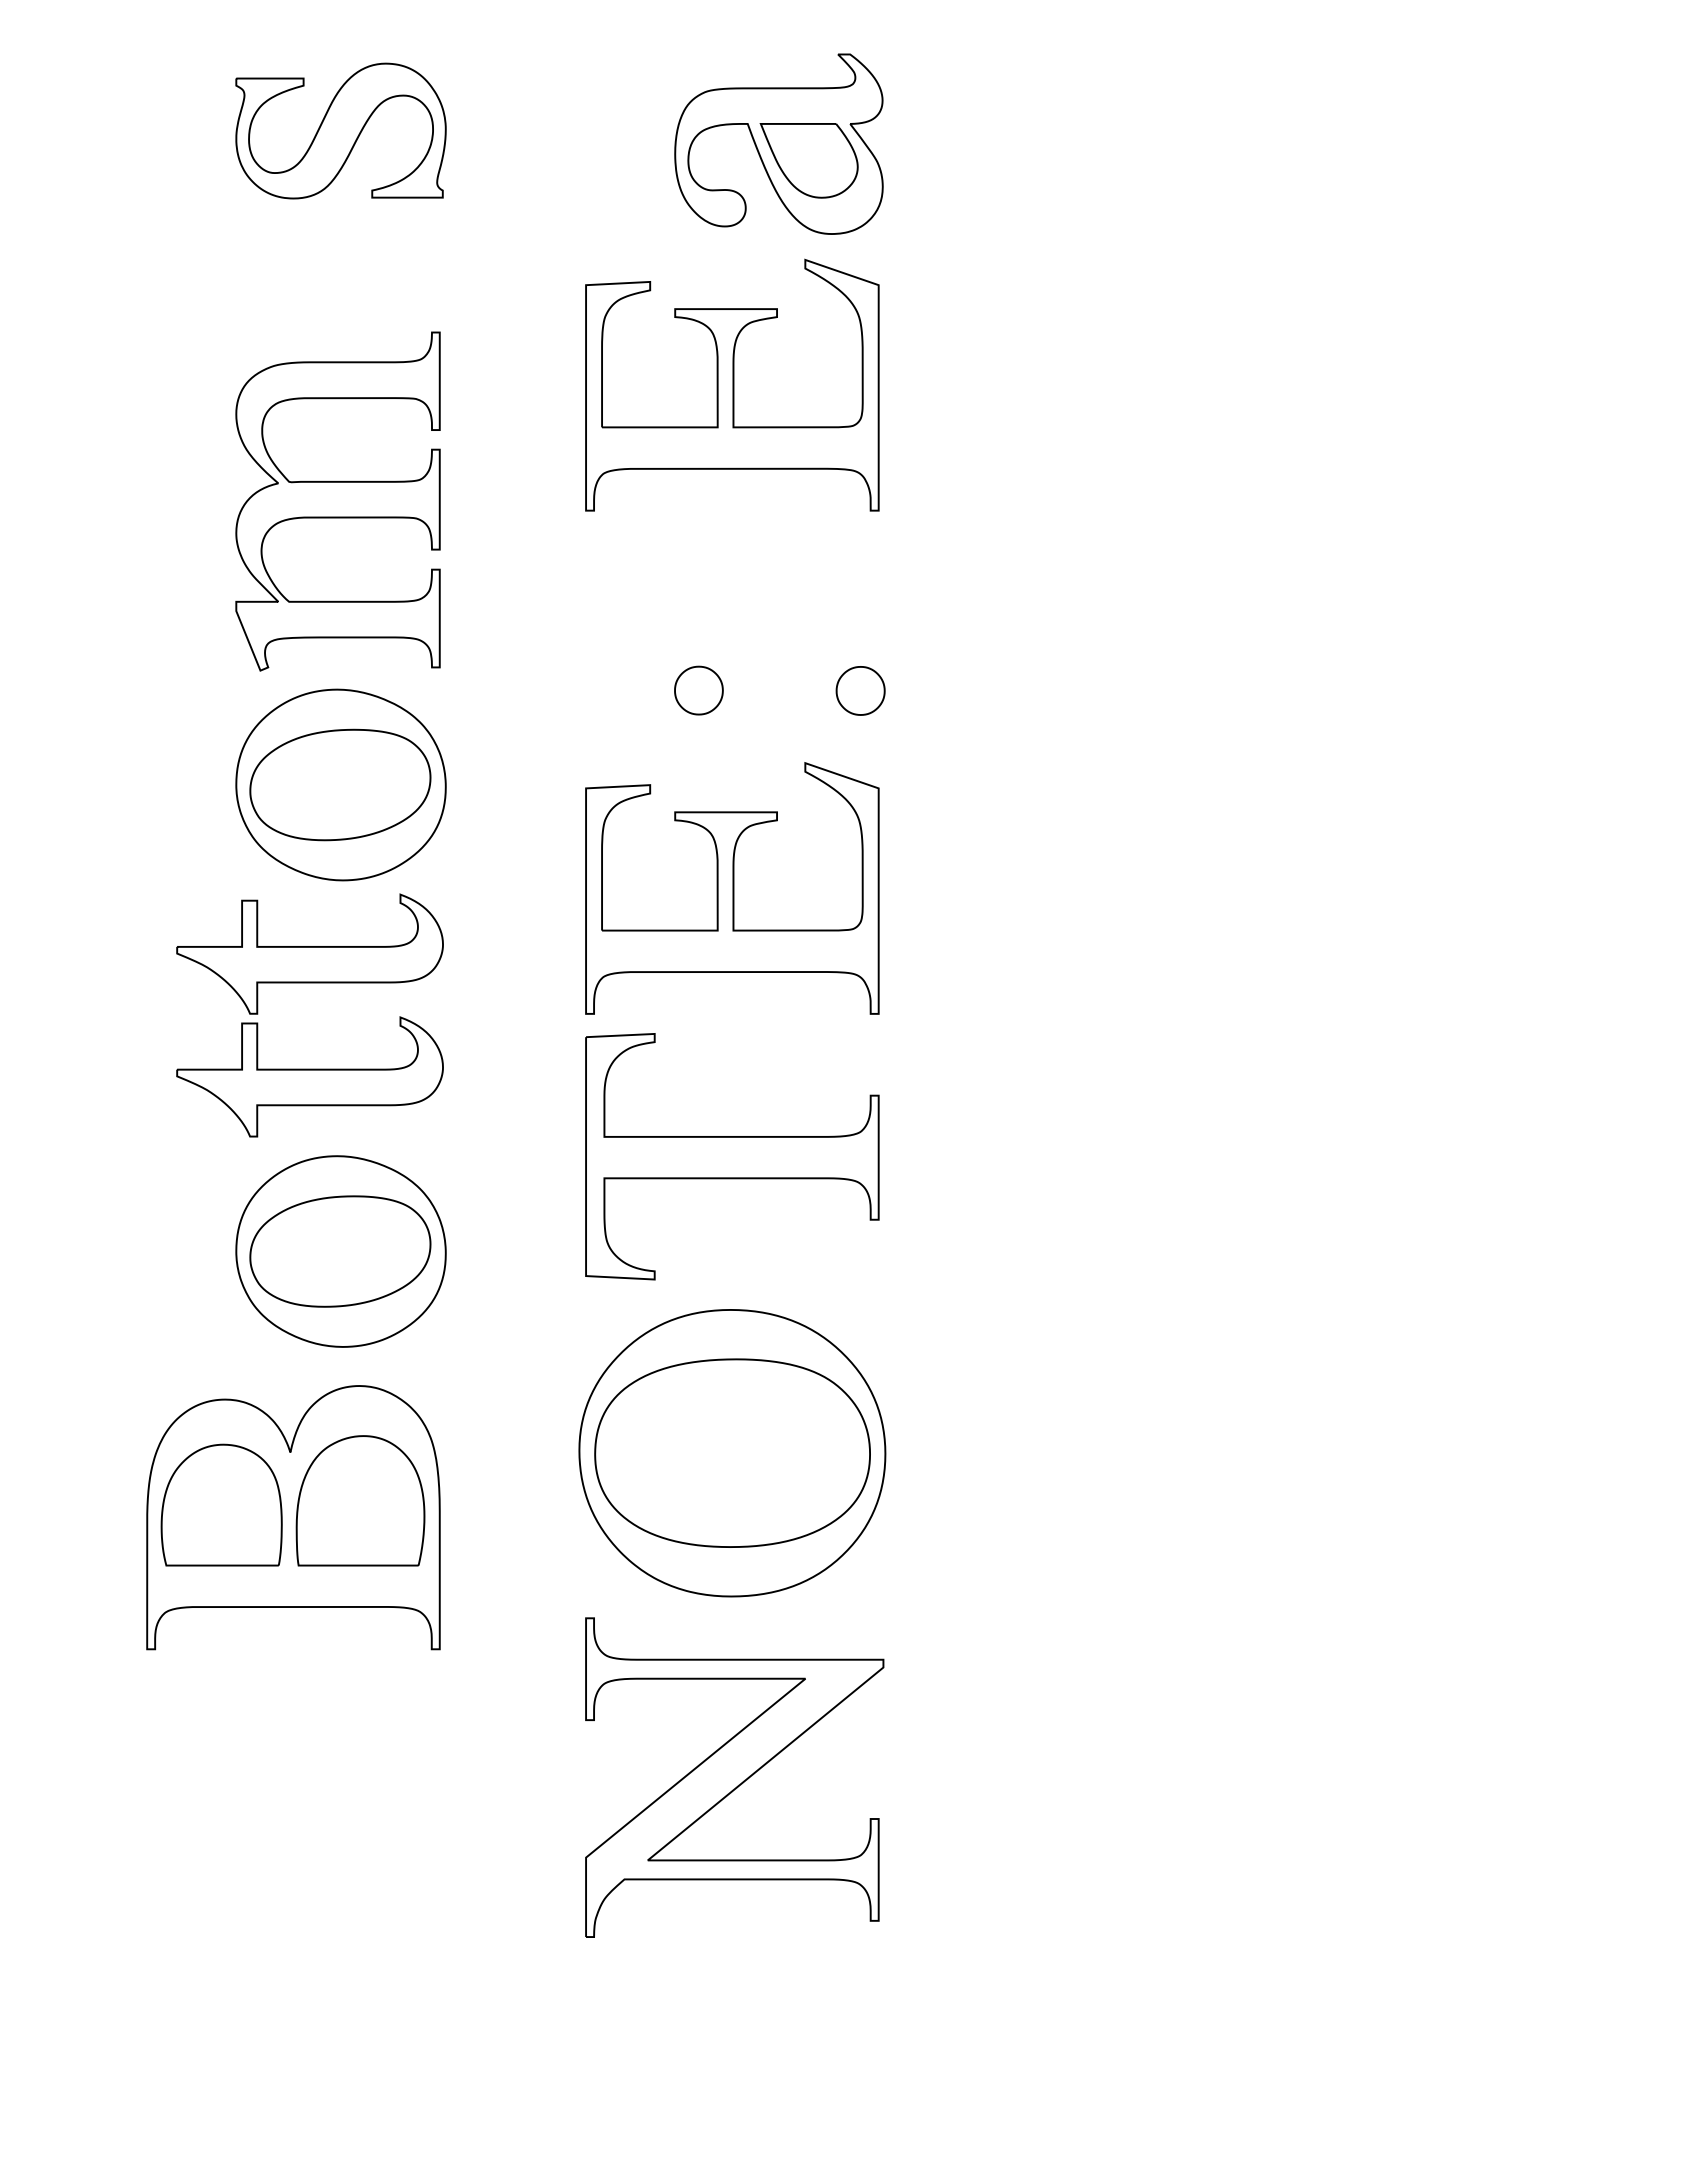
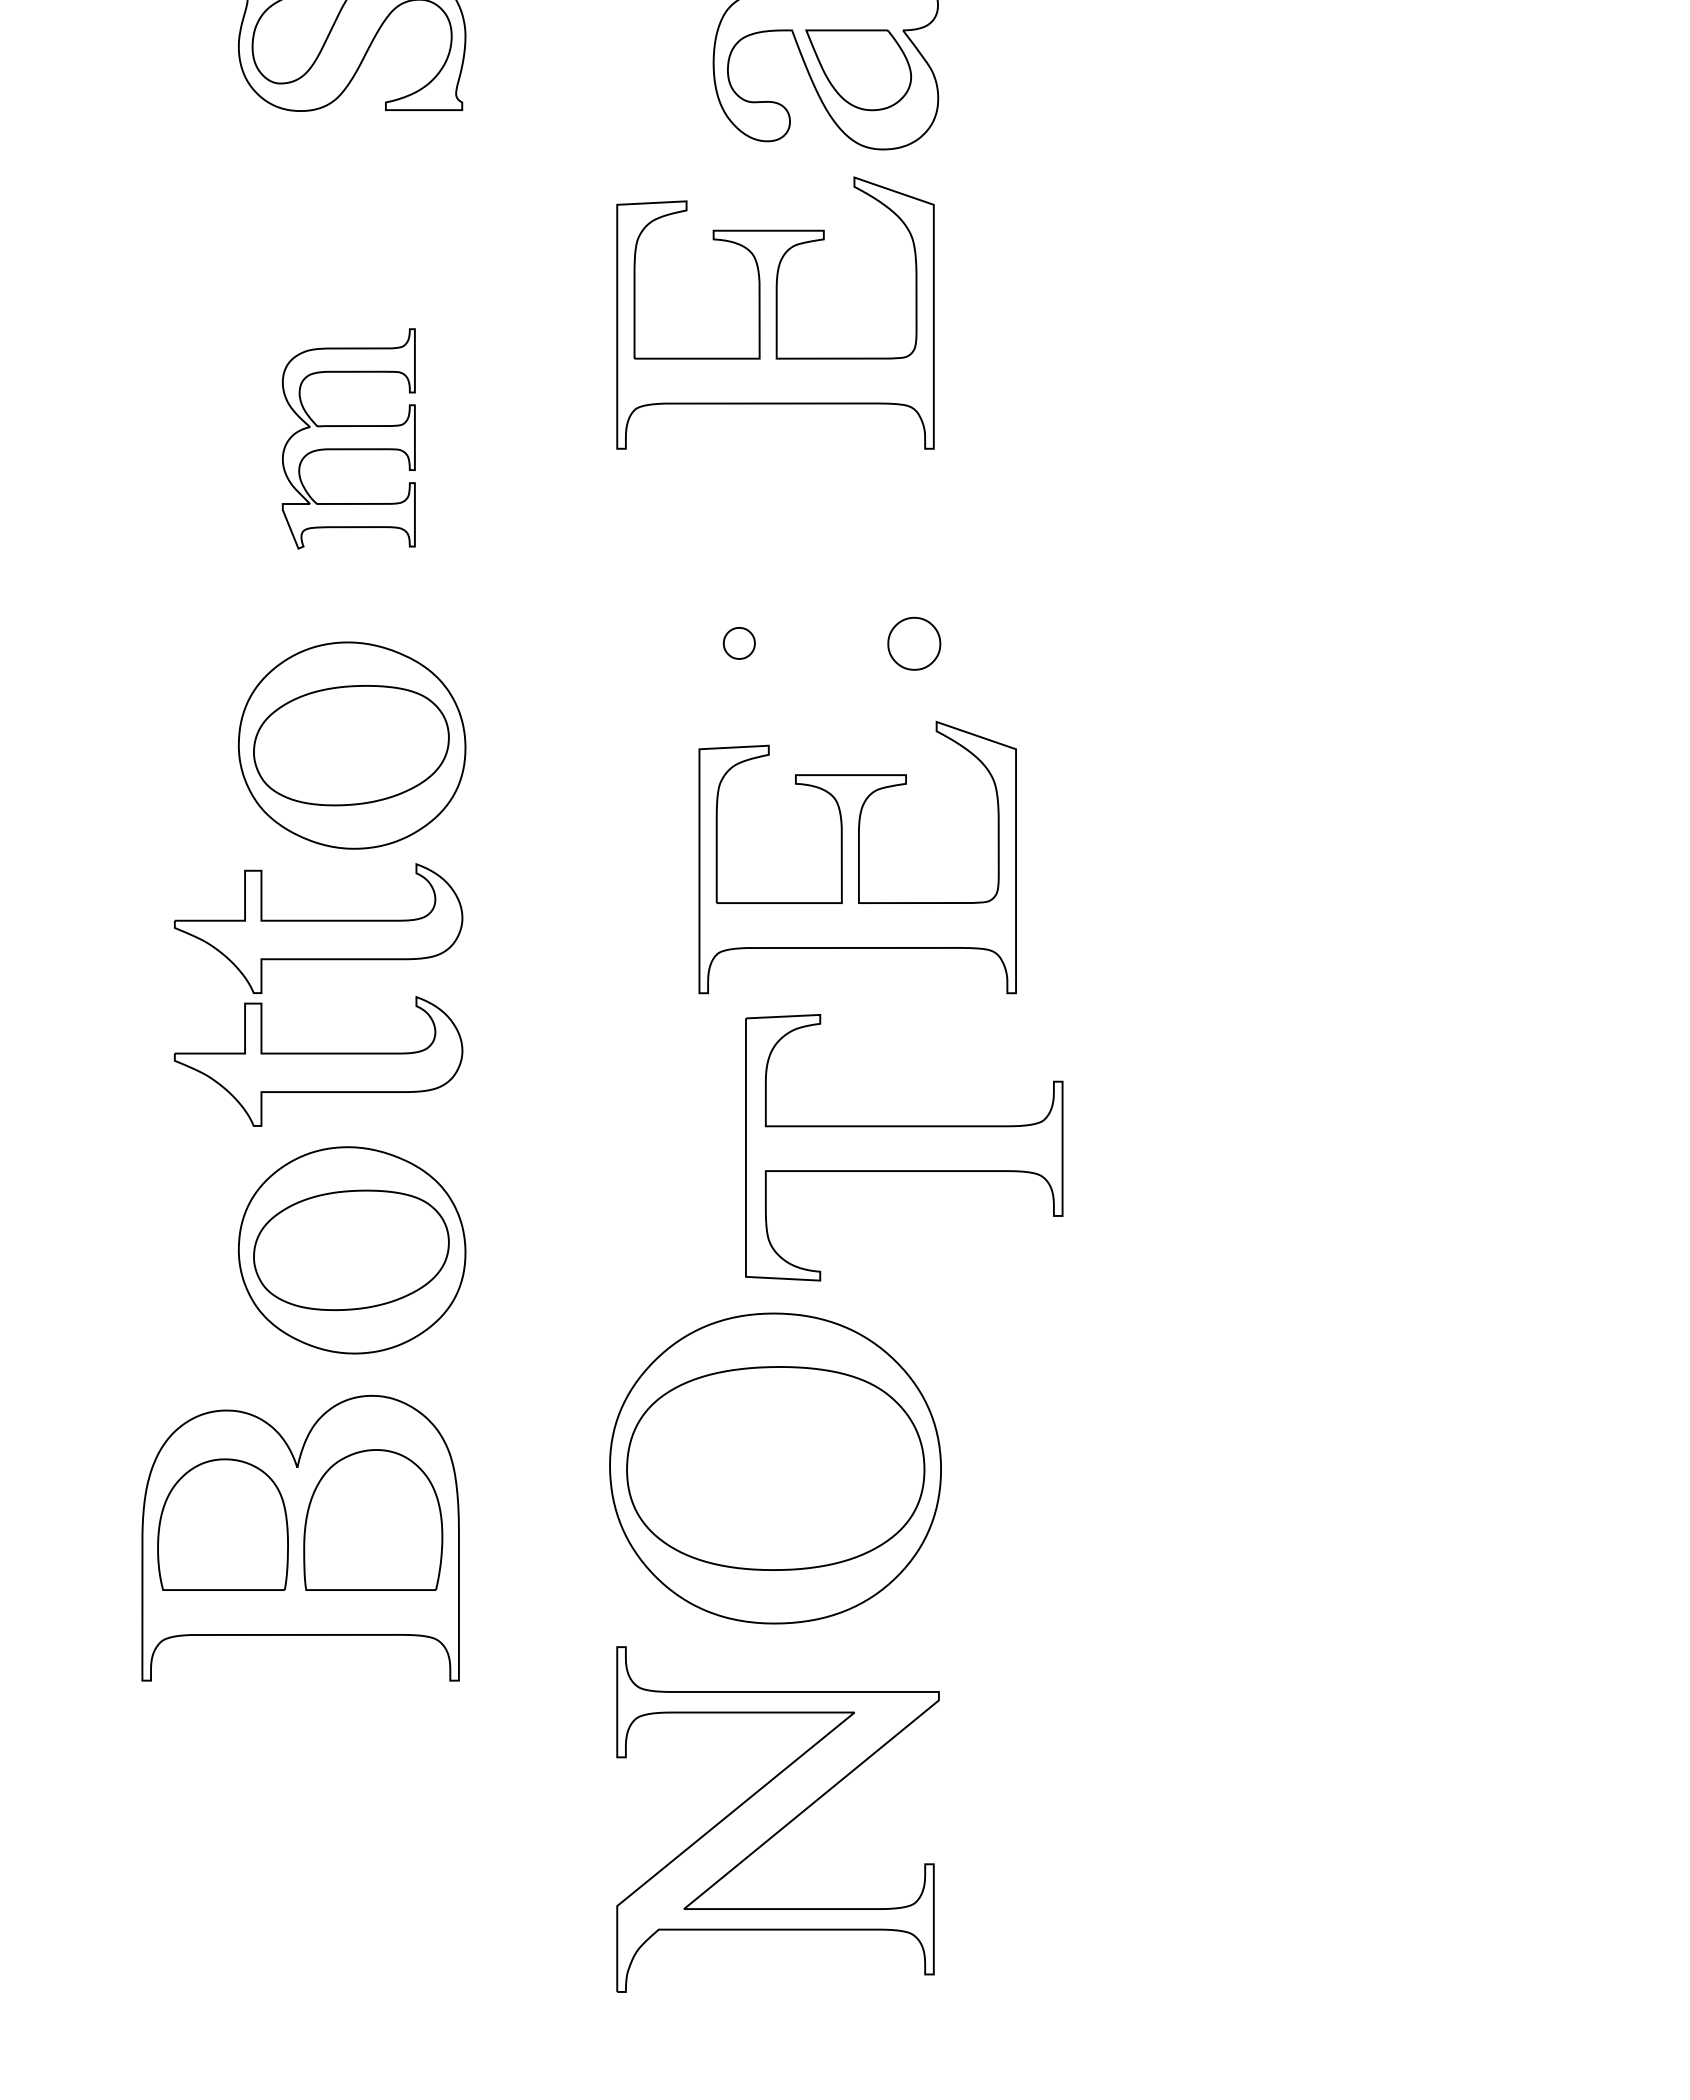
part: (337, 501) -> (348, 438), size x0.6
part: (698, 690) -> (738, 643), size x0.6
part: (732, 888) -> (857, 857), moved
part: (732, 1156) -> (904, 1147), moved

